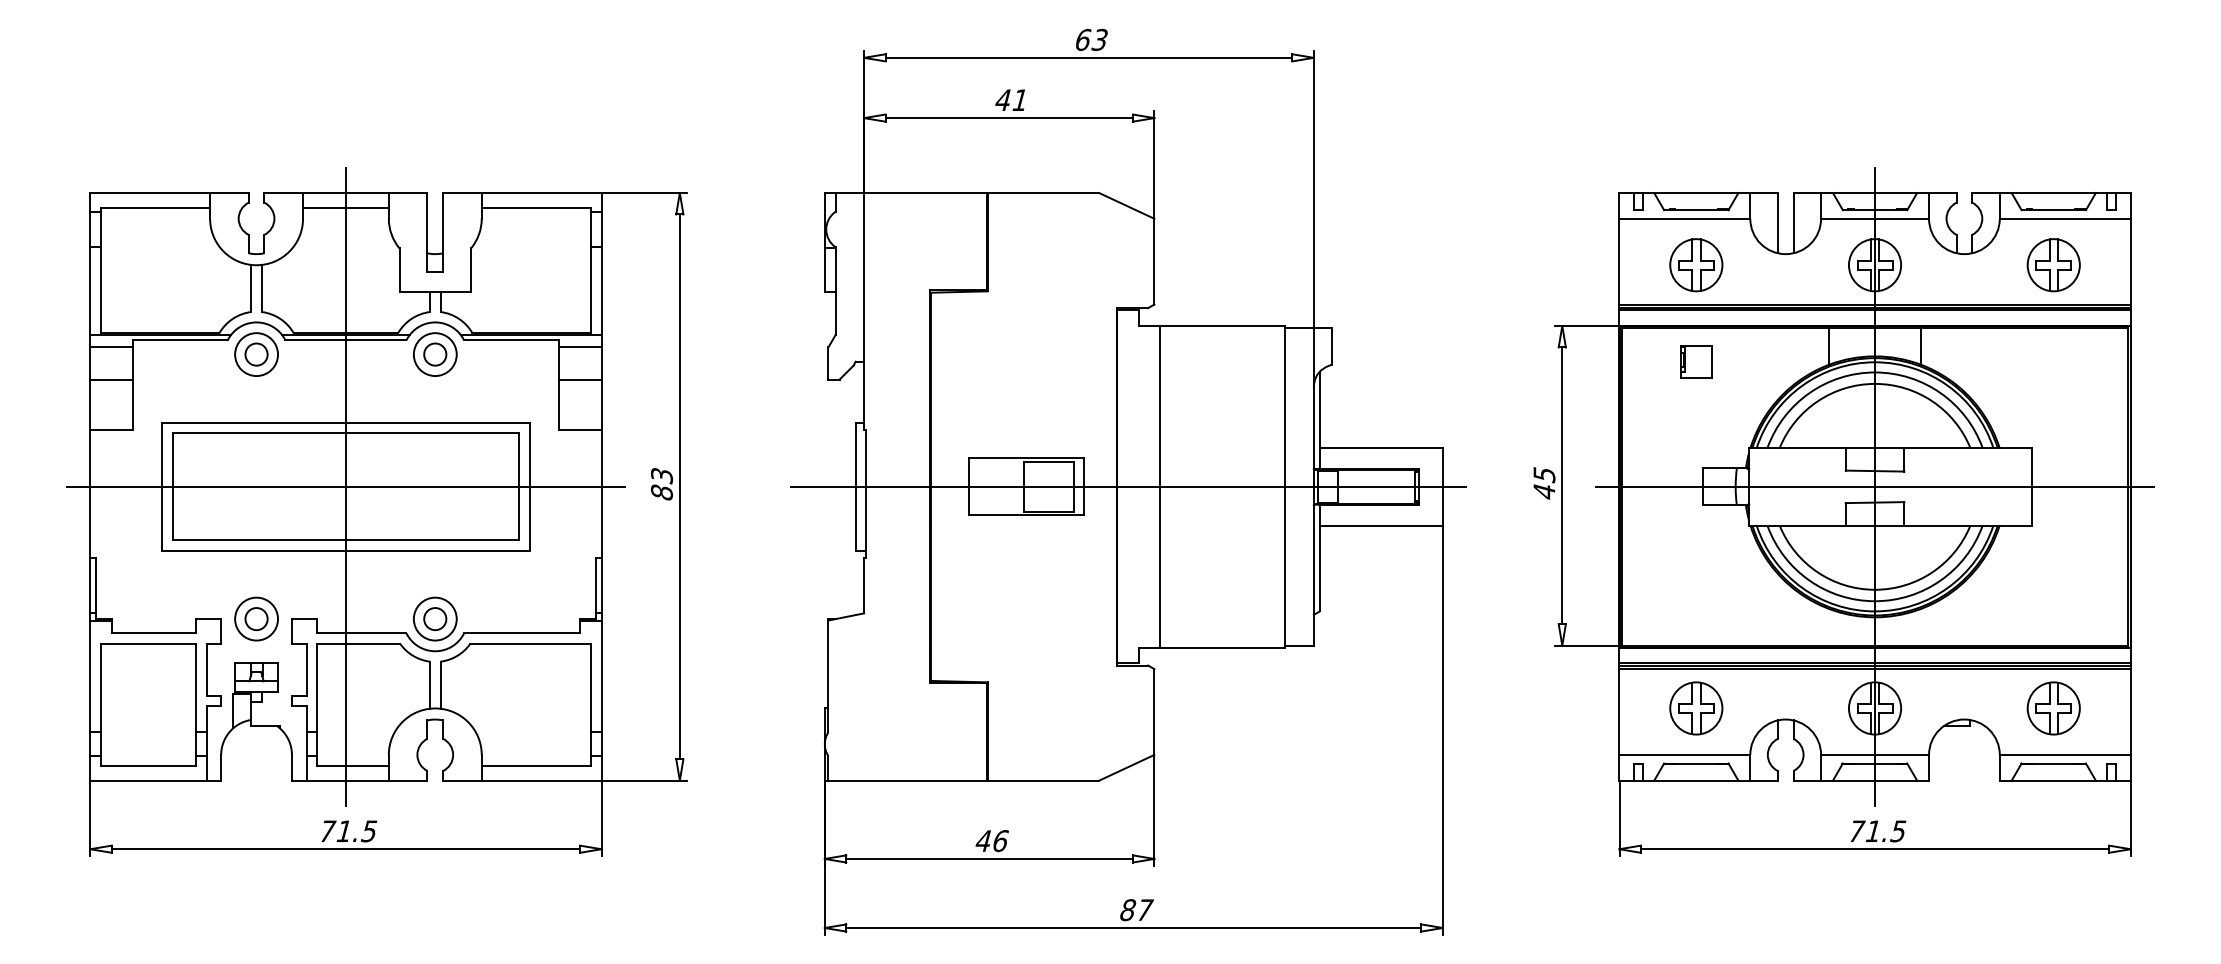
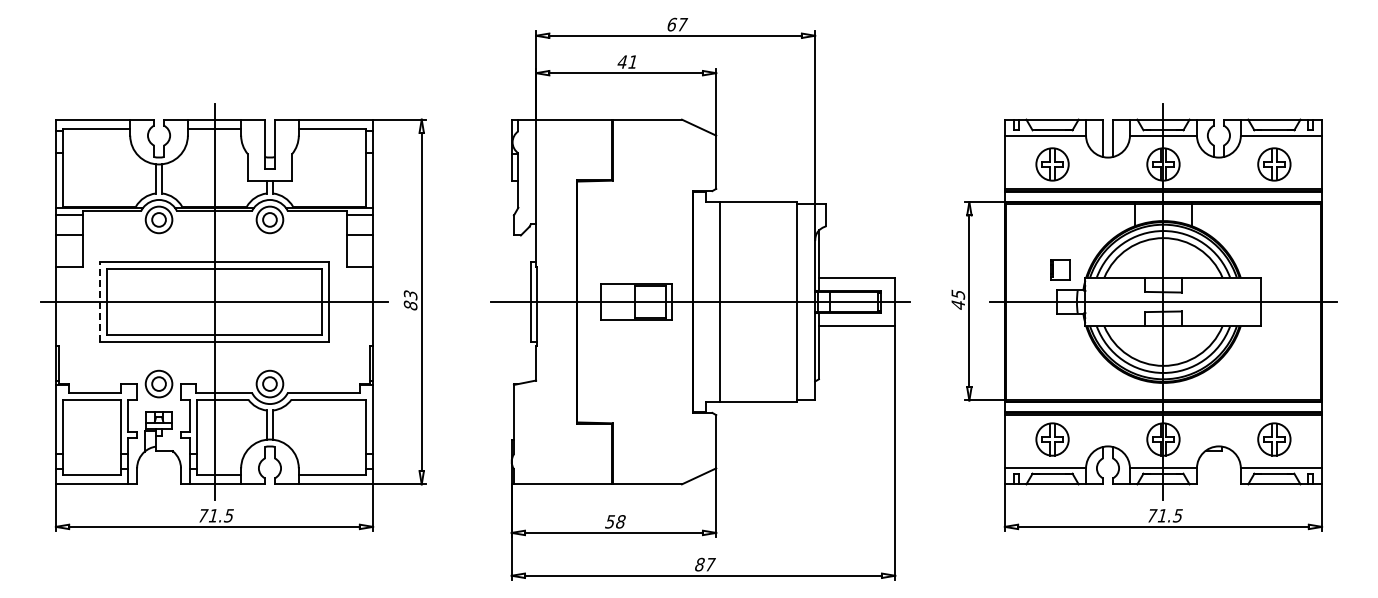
text: (1100, 39) -> (682, 24), 63 -> 67
part: (1696, 360) -> (1060, 269), moved
line: (162, 487) -> (100, 302), solid -> dashed
text: (992, 840) -> (615, 521), 46 -> 58

